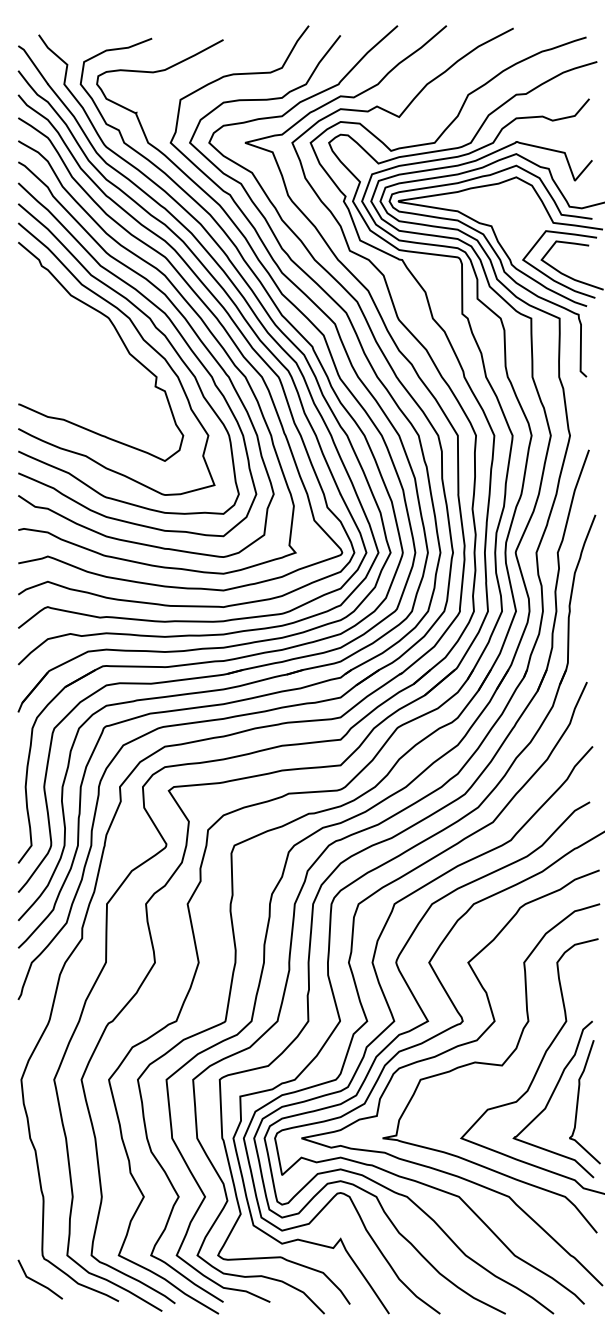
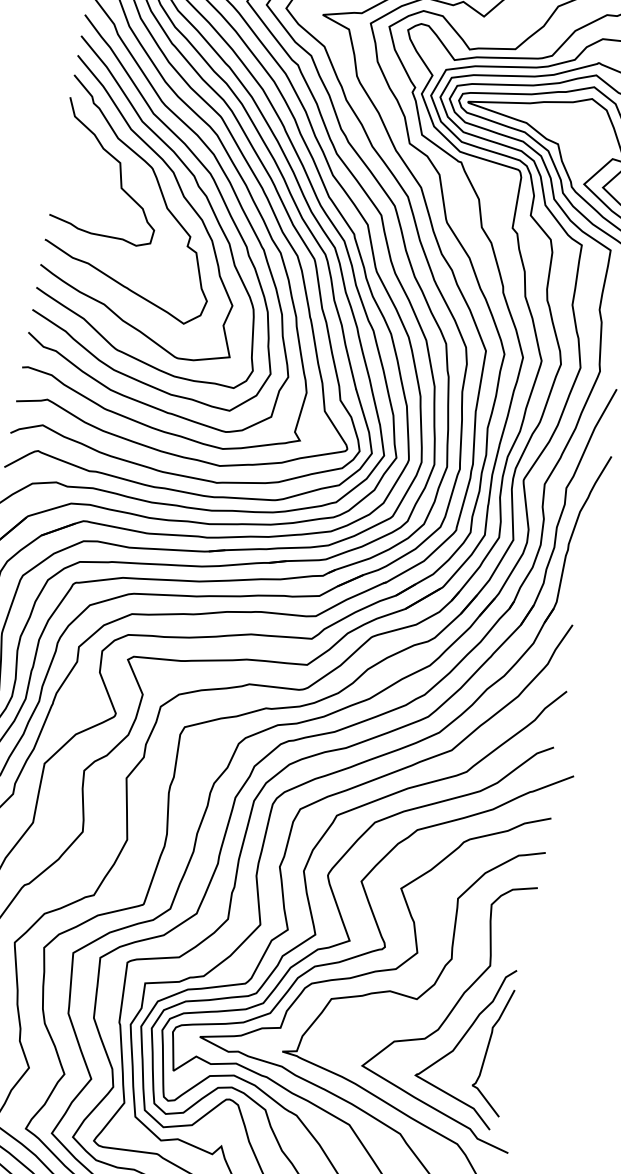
curve: (77, 325) -> (119, 170), added

